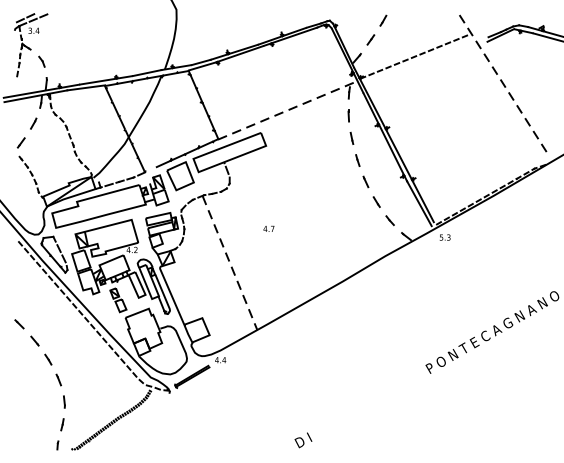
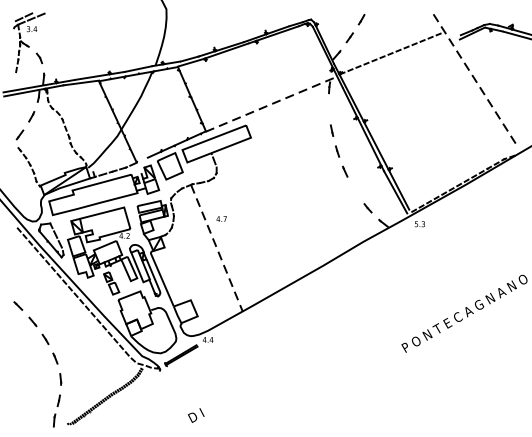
part: (348, 115) -> (328, 109), removed
part: (376, 201) -> (355, 190), removed
text: (268, 228) -> (221, 218), moved
text: (303, 440) -> (196, 415), moved
part: (57, 444) -> (54, 419), size x1.6

